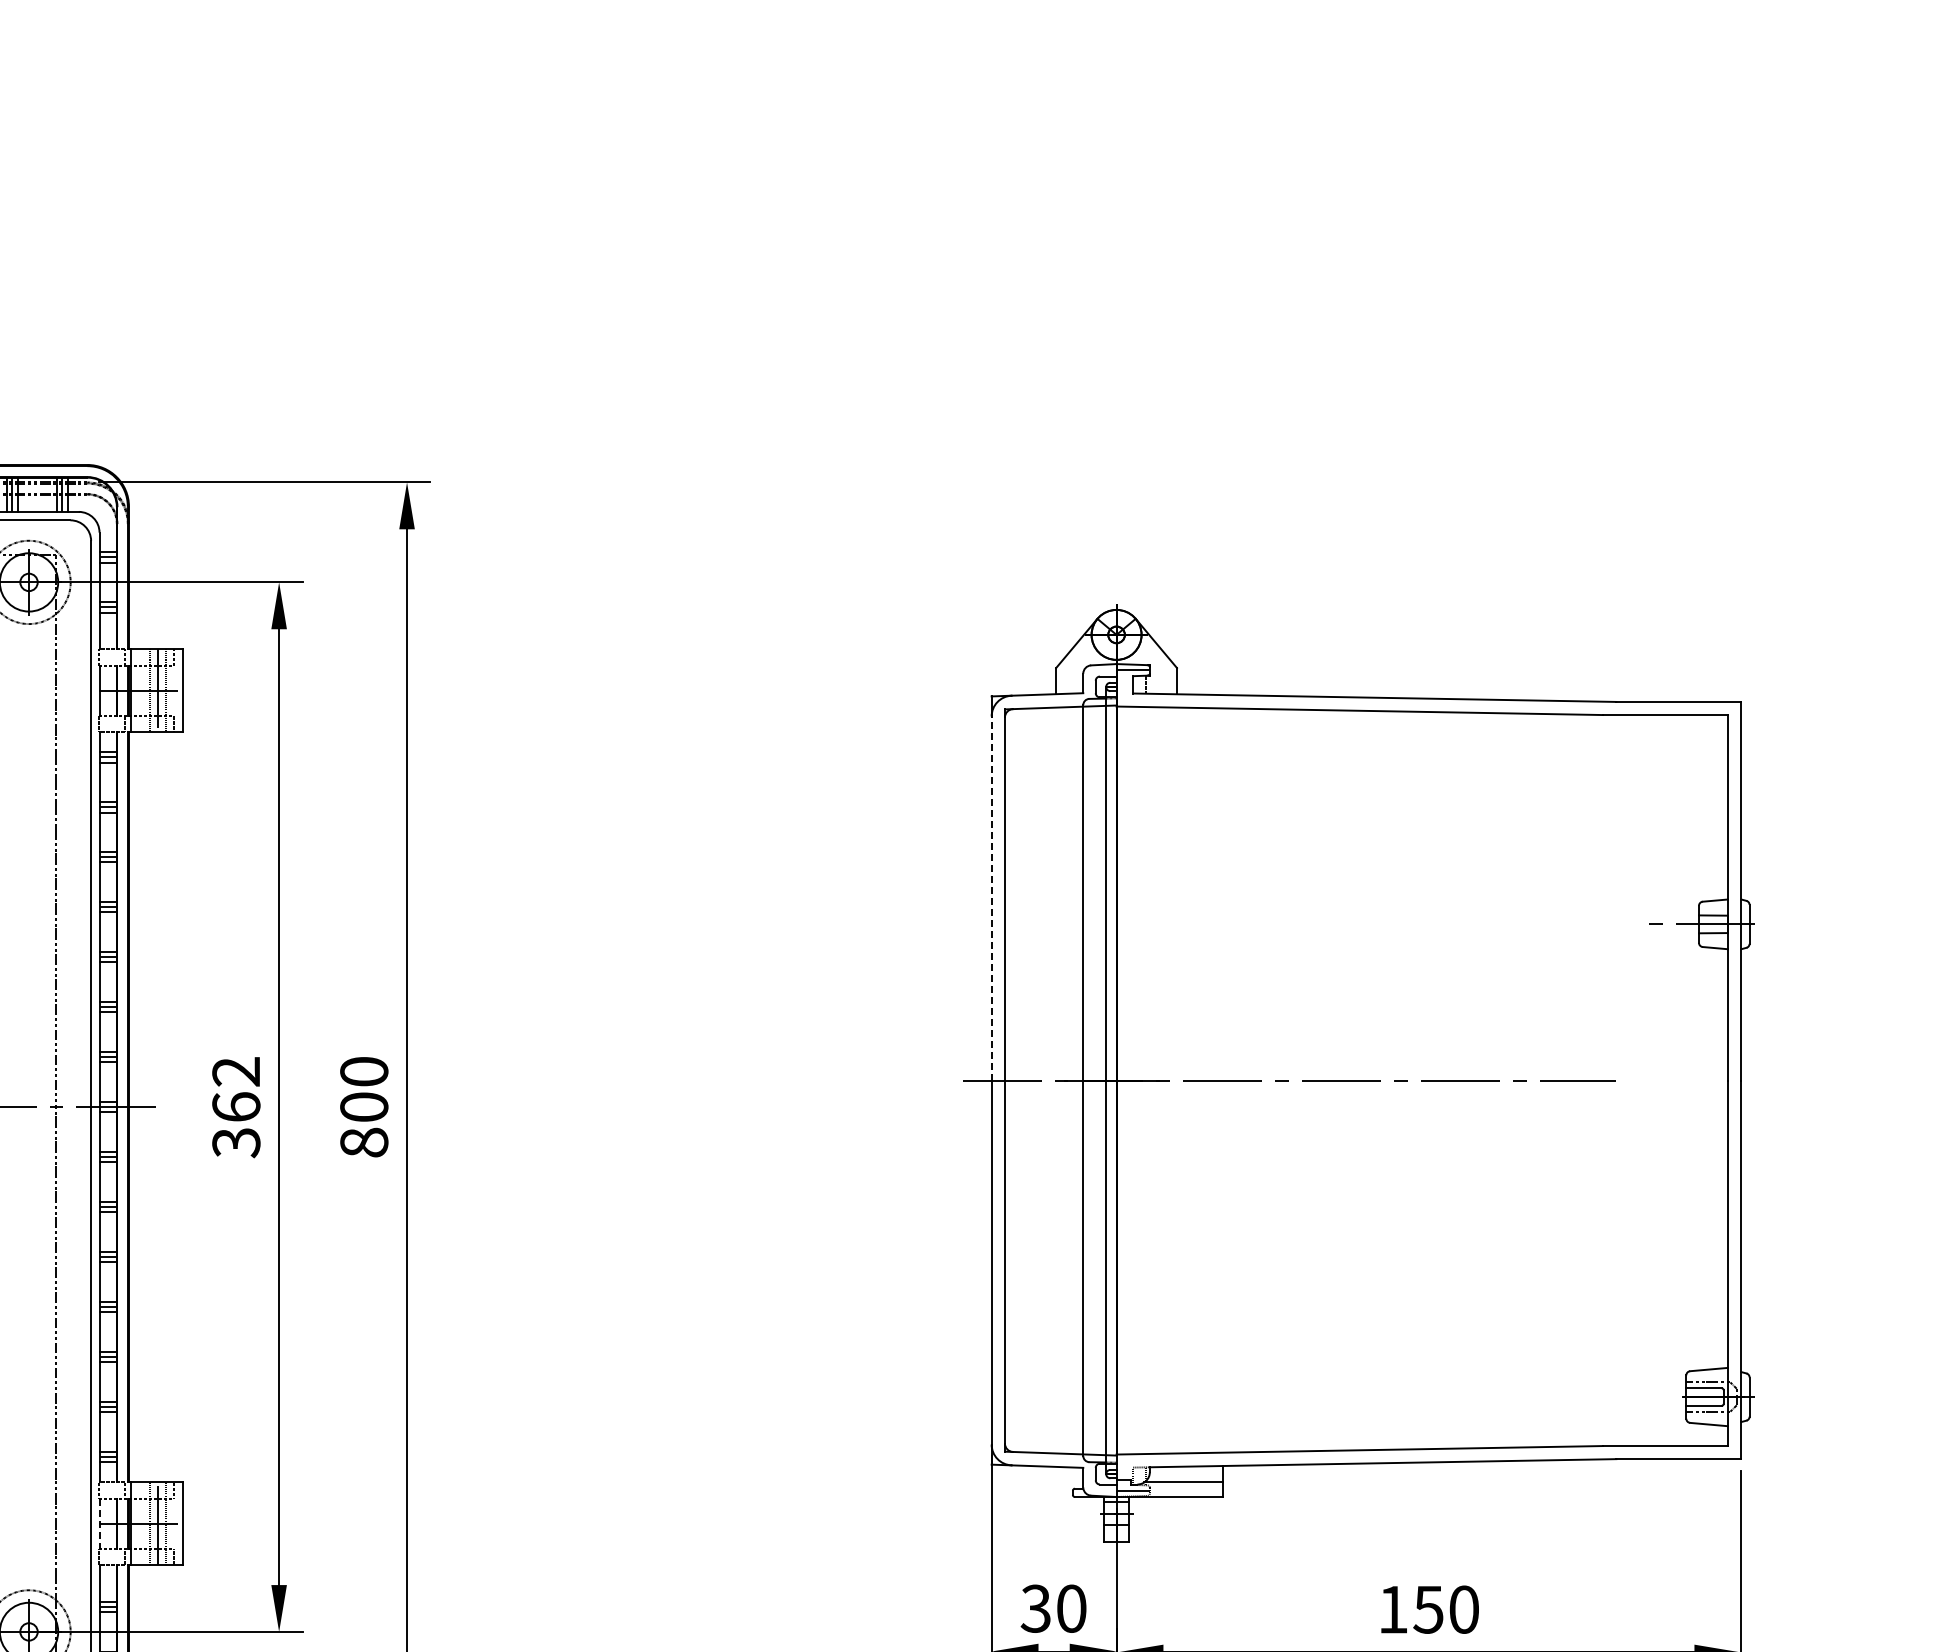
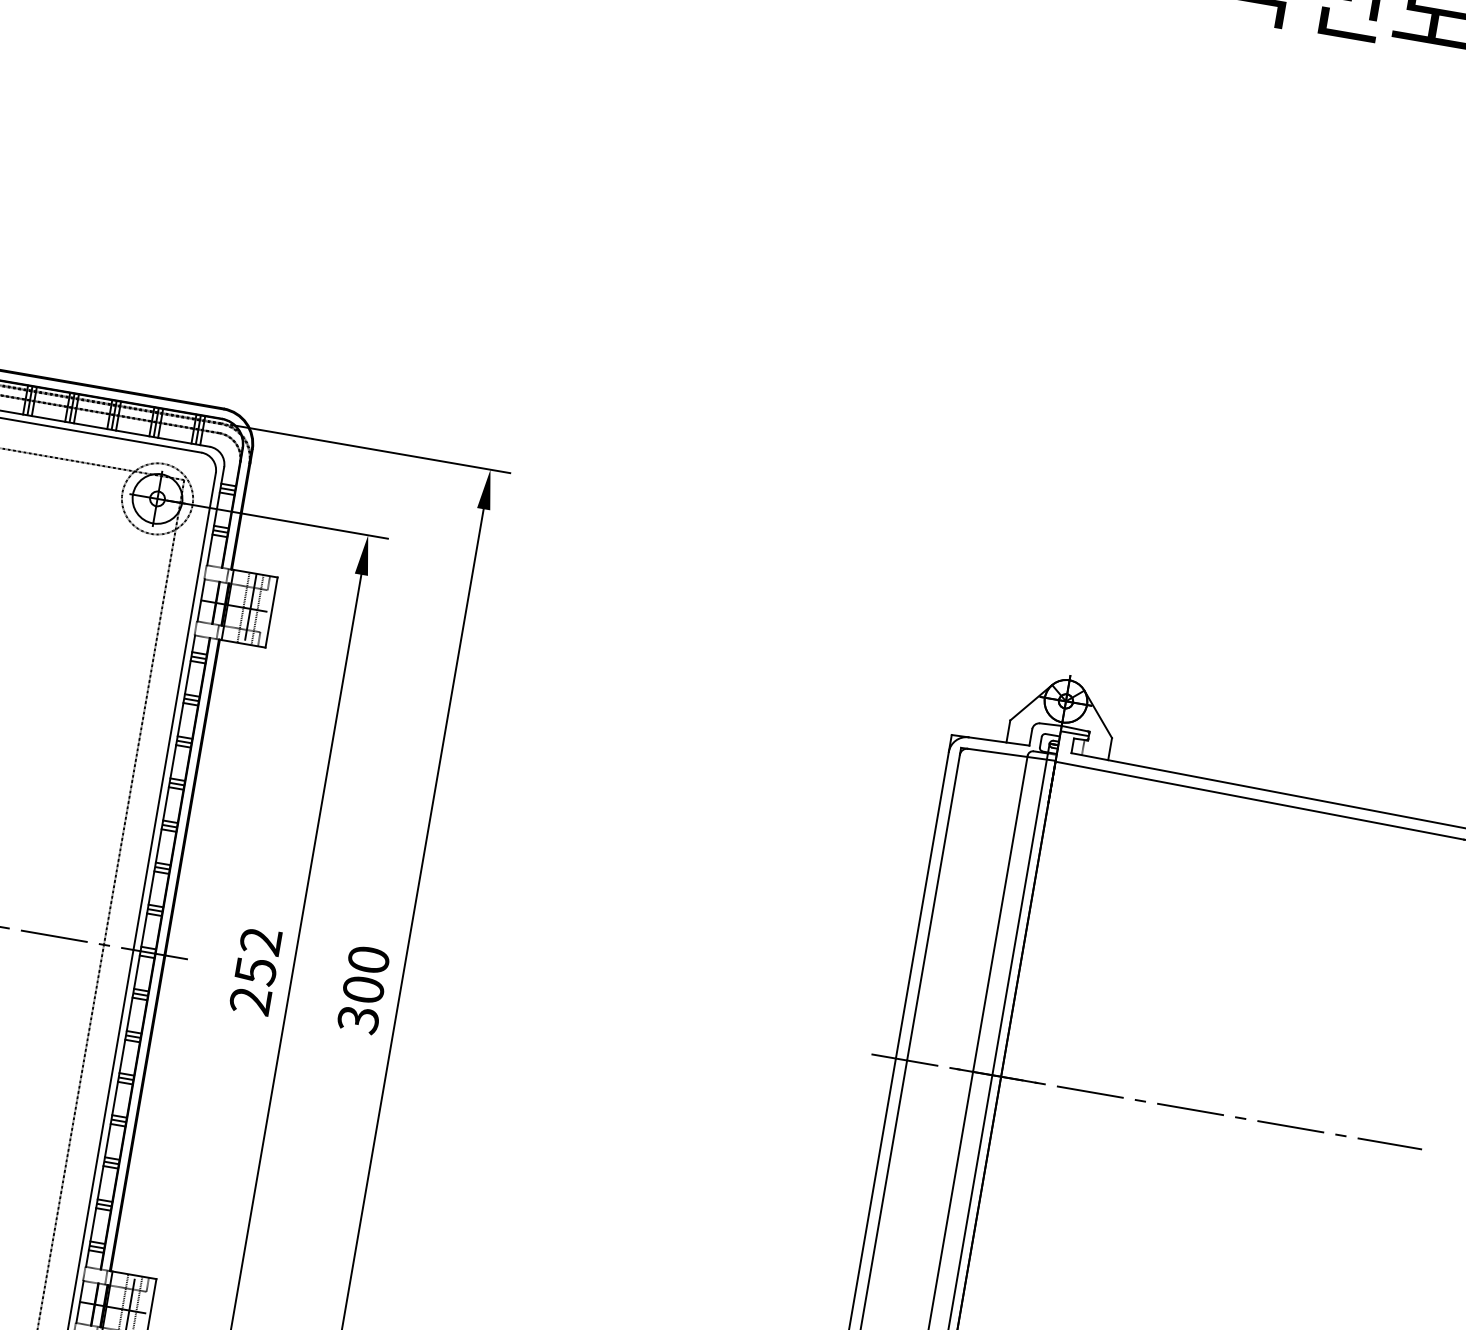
line: (991, 898) -> (922, 905), dashed -> solid
text: (236, 1125) -> (253, 986), 362 -> 252
text: (364, 1142) -> (358, 1019), 800 -> 300
line: (99, 1523) -> (79, 1301), dashed -> solid

